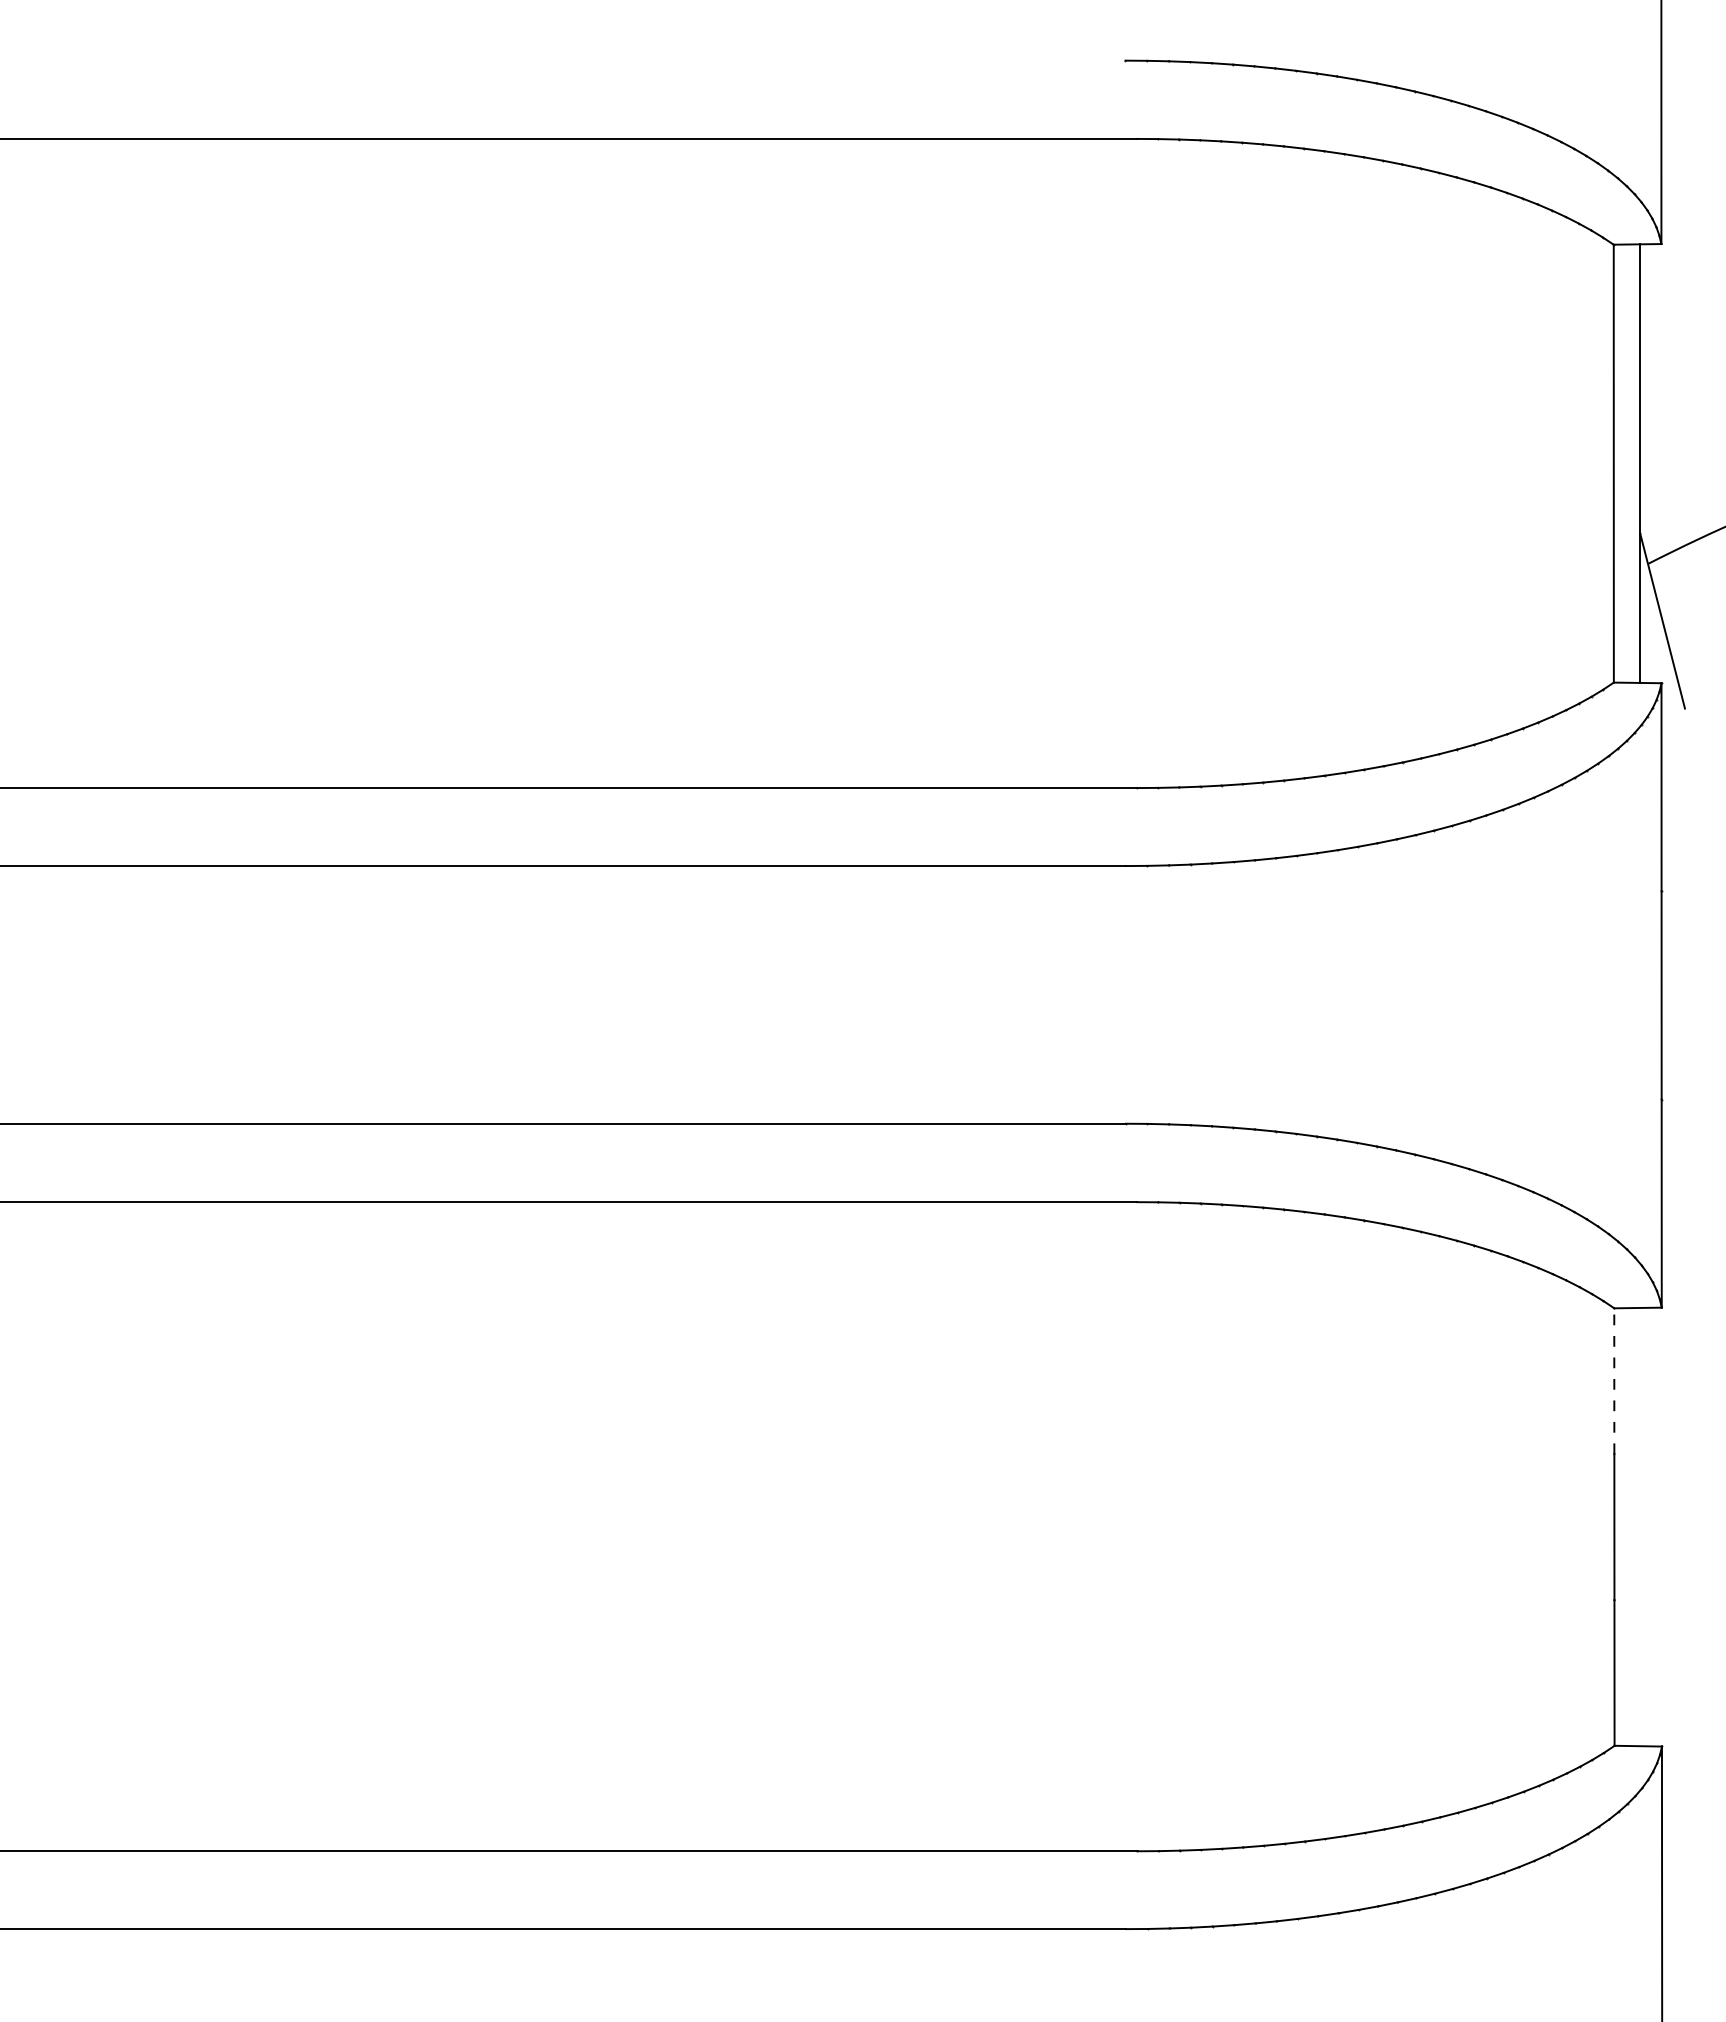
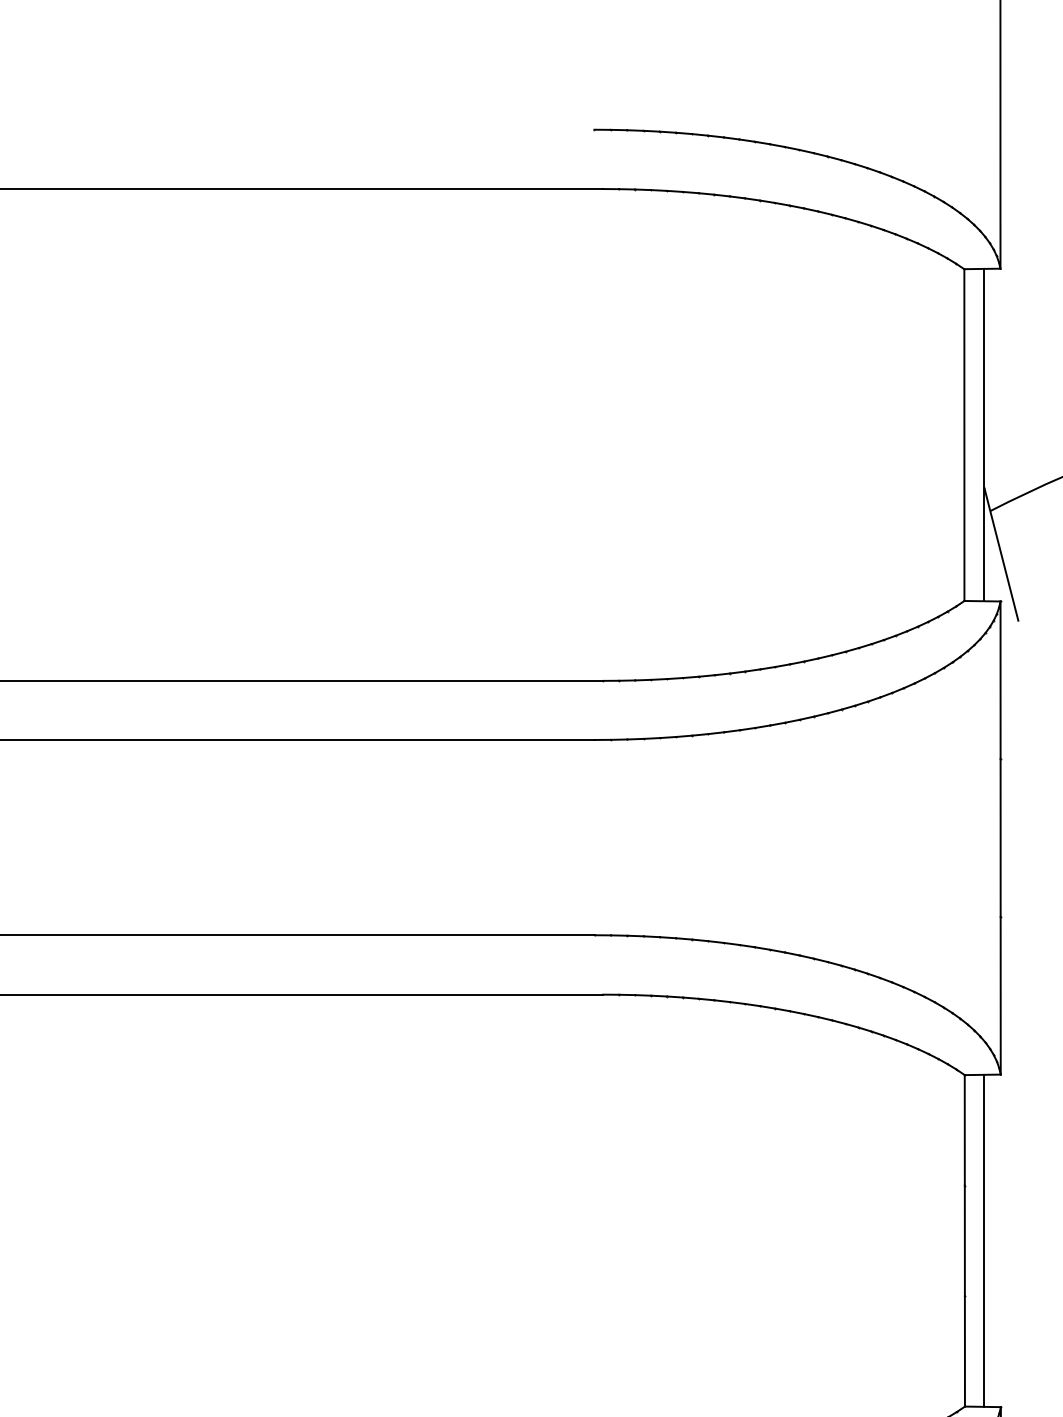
line: (1614, 1381) -> (964, 1130), dashed -> solid
line: (1640, 1526) -> (984, 1240), added

